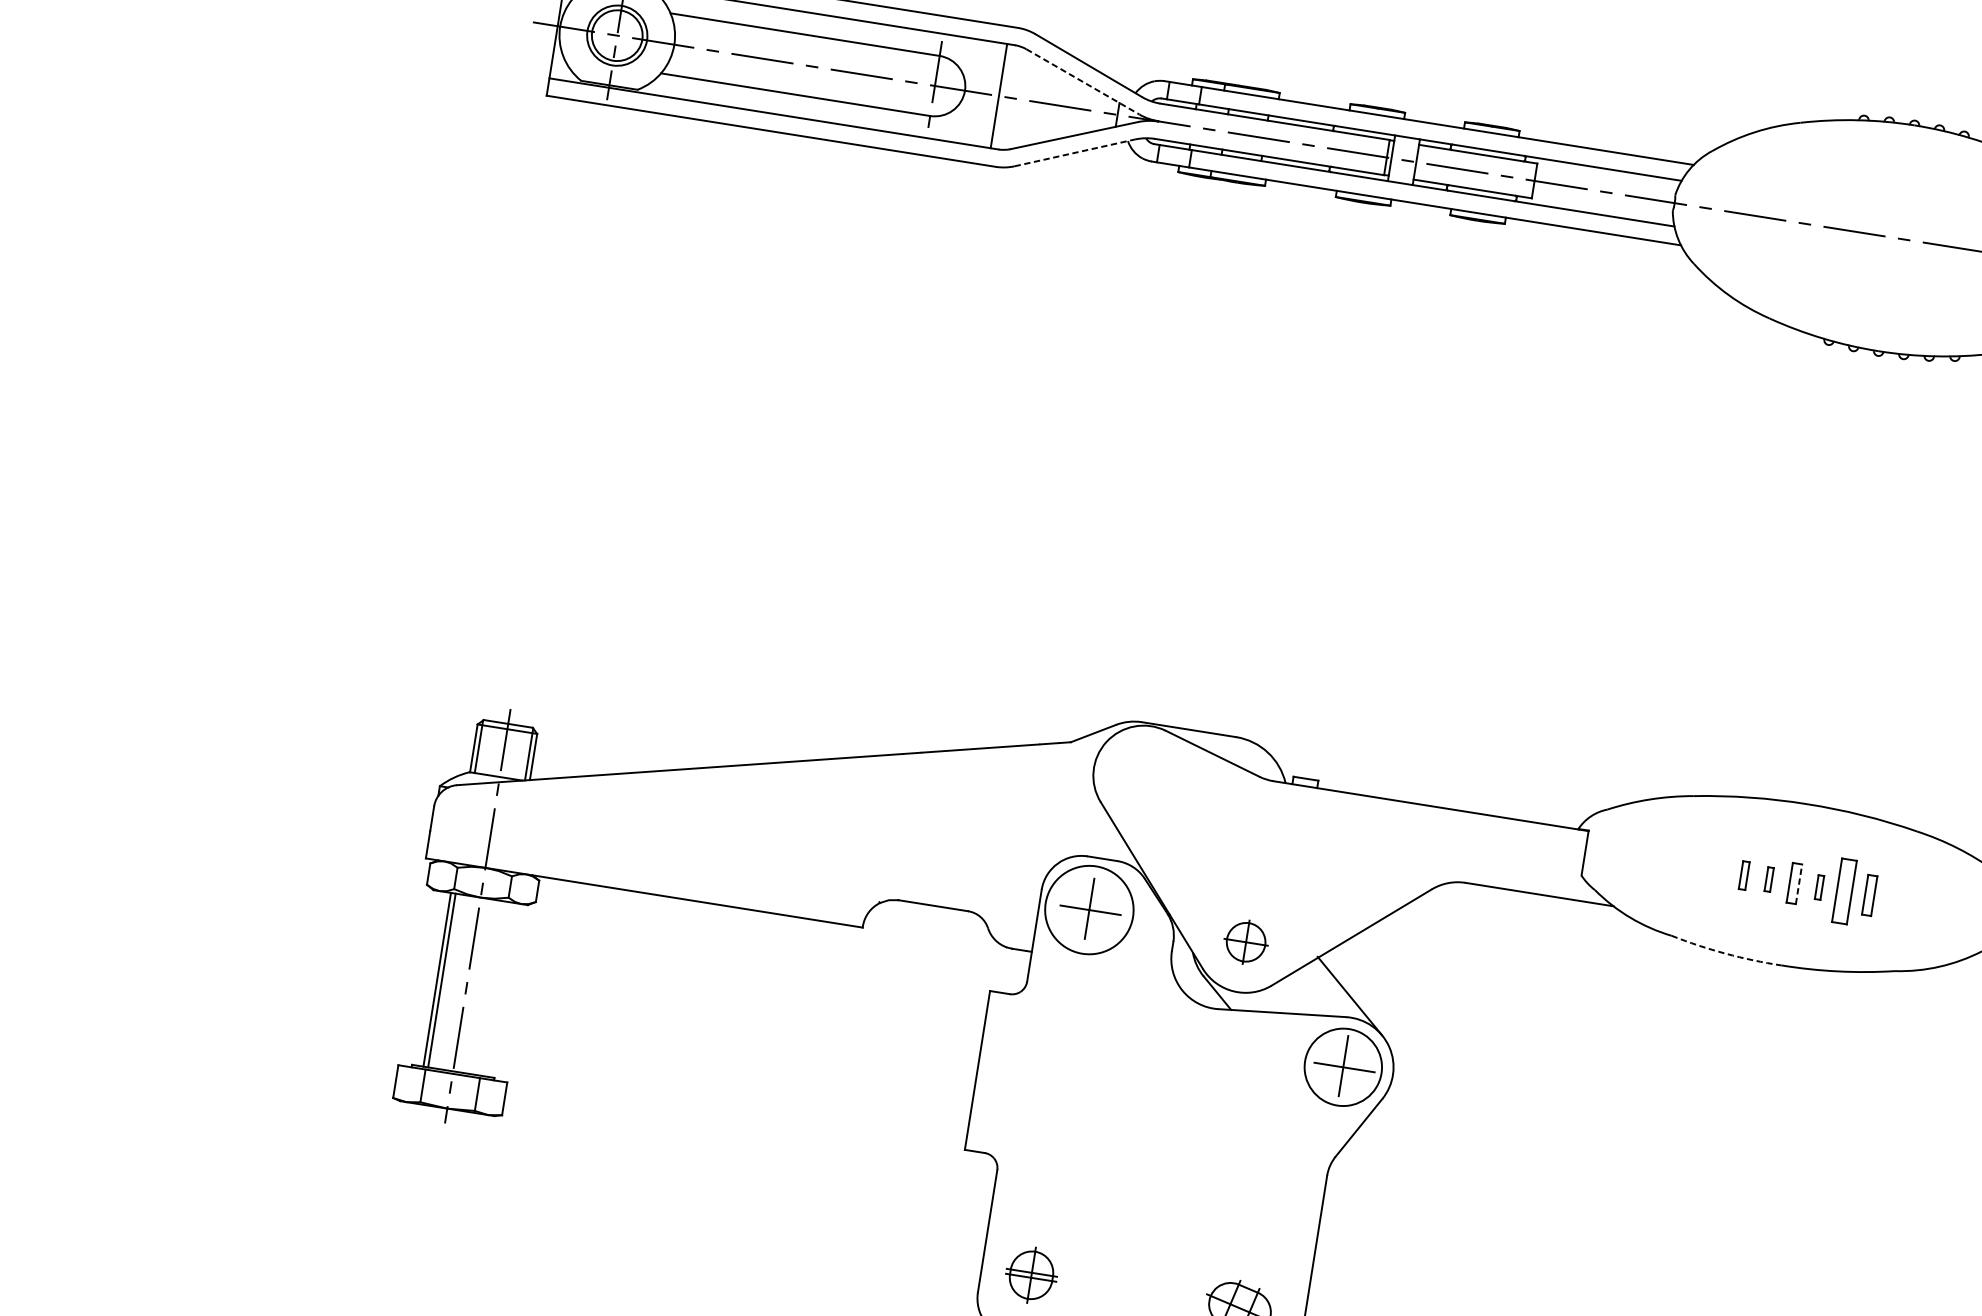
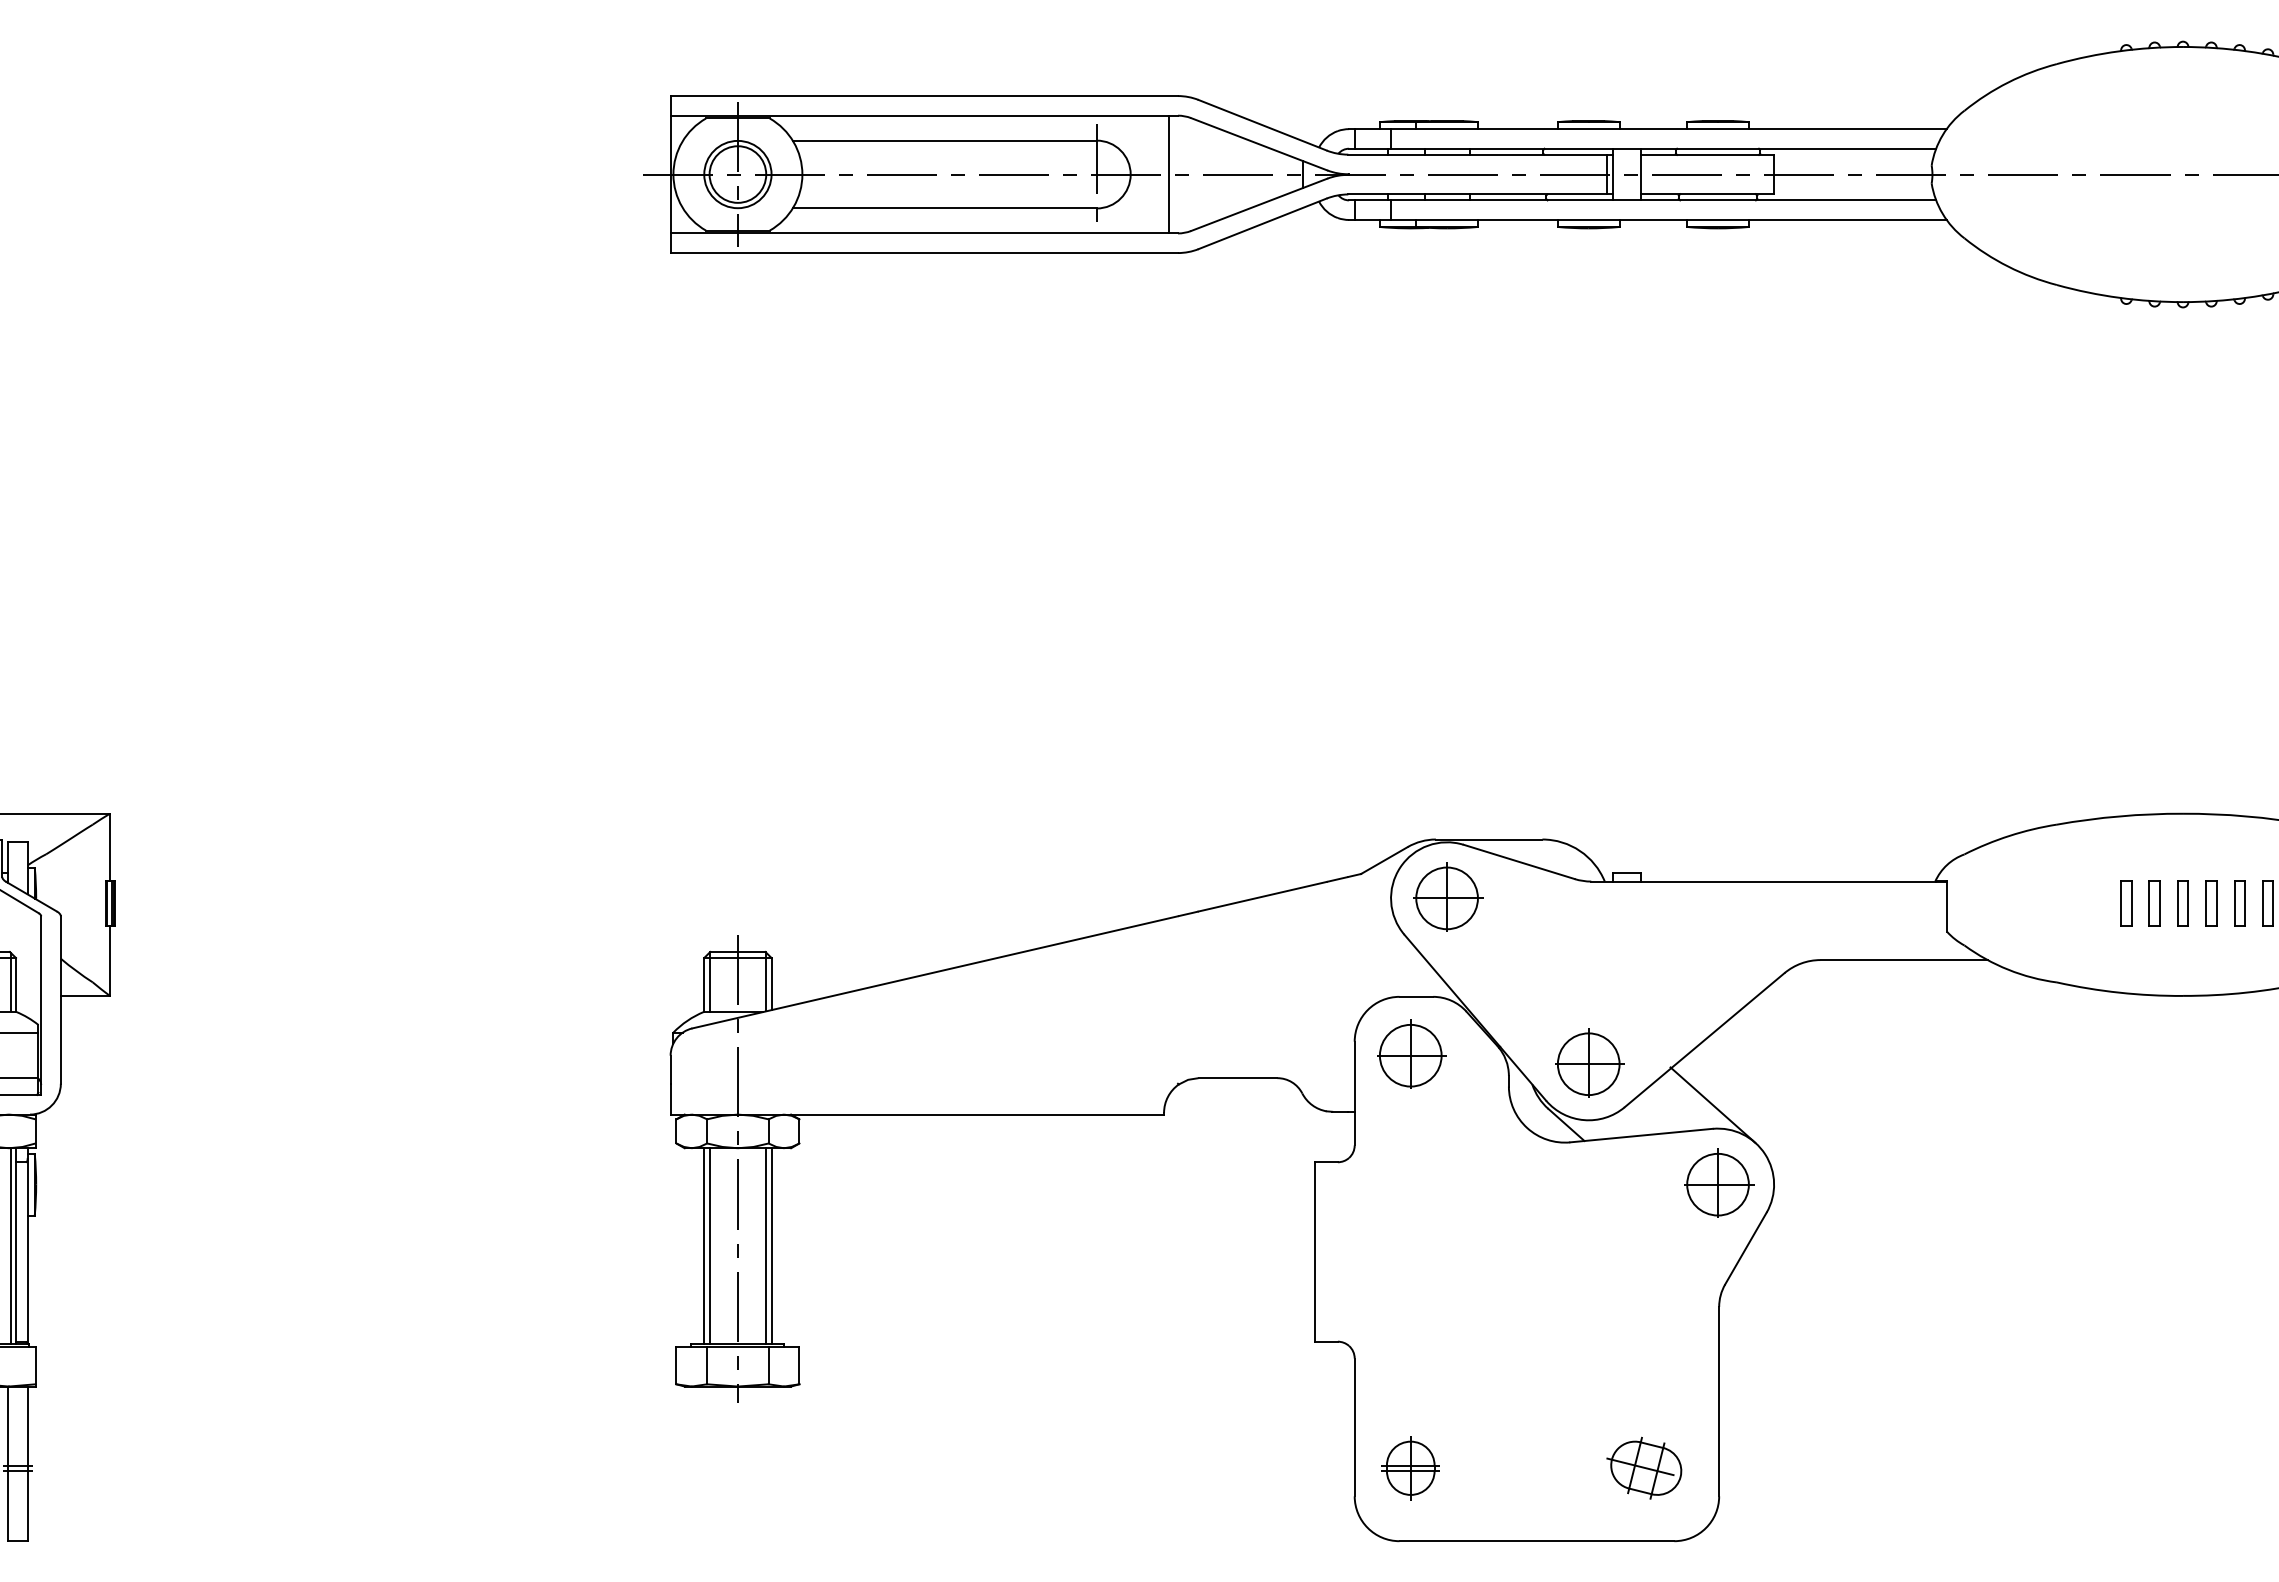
line: (1083, 82) -> (1259, 144), dashed -> solid
line: (1074, 152) -> (1262, 223), dashed -> solid
part: (1145, 774) -> (1448, 896), added
part: (1744, 875) -> (2126, 903), size x1.43
part: (1769, 879) -> (2154, 903), size x1.67
line: (1799, 883) -> (2188, 902), dashed -> solid
part: (1819, 887) -> (2211, 903), size x1.67
part: (1844, 891) -> (2239, 903), size x0.62
circle: (1089, 909) -> (1410, 1055), size x0.62
part: (1246, 941) -> (1589, 1062), size x1.43
arc: (1725, 953) -> (2119, 992), dashed -> solid
line: (492, 988) -> (766, 1246), added
line: (496, 989) -> (771, 1246), added
circle: (1342, 1067) -> (1717, 1184), size x0.71

